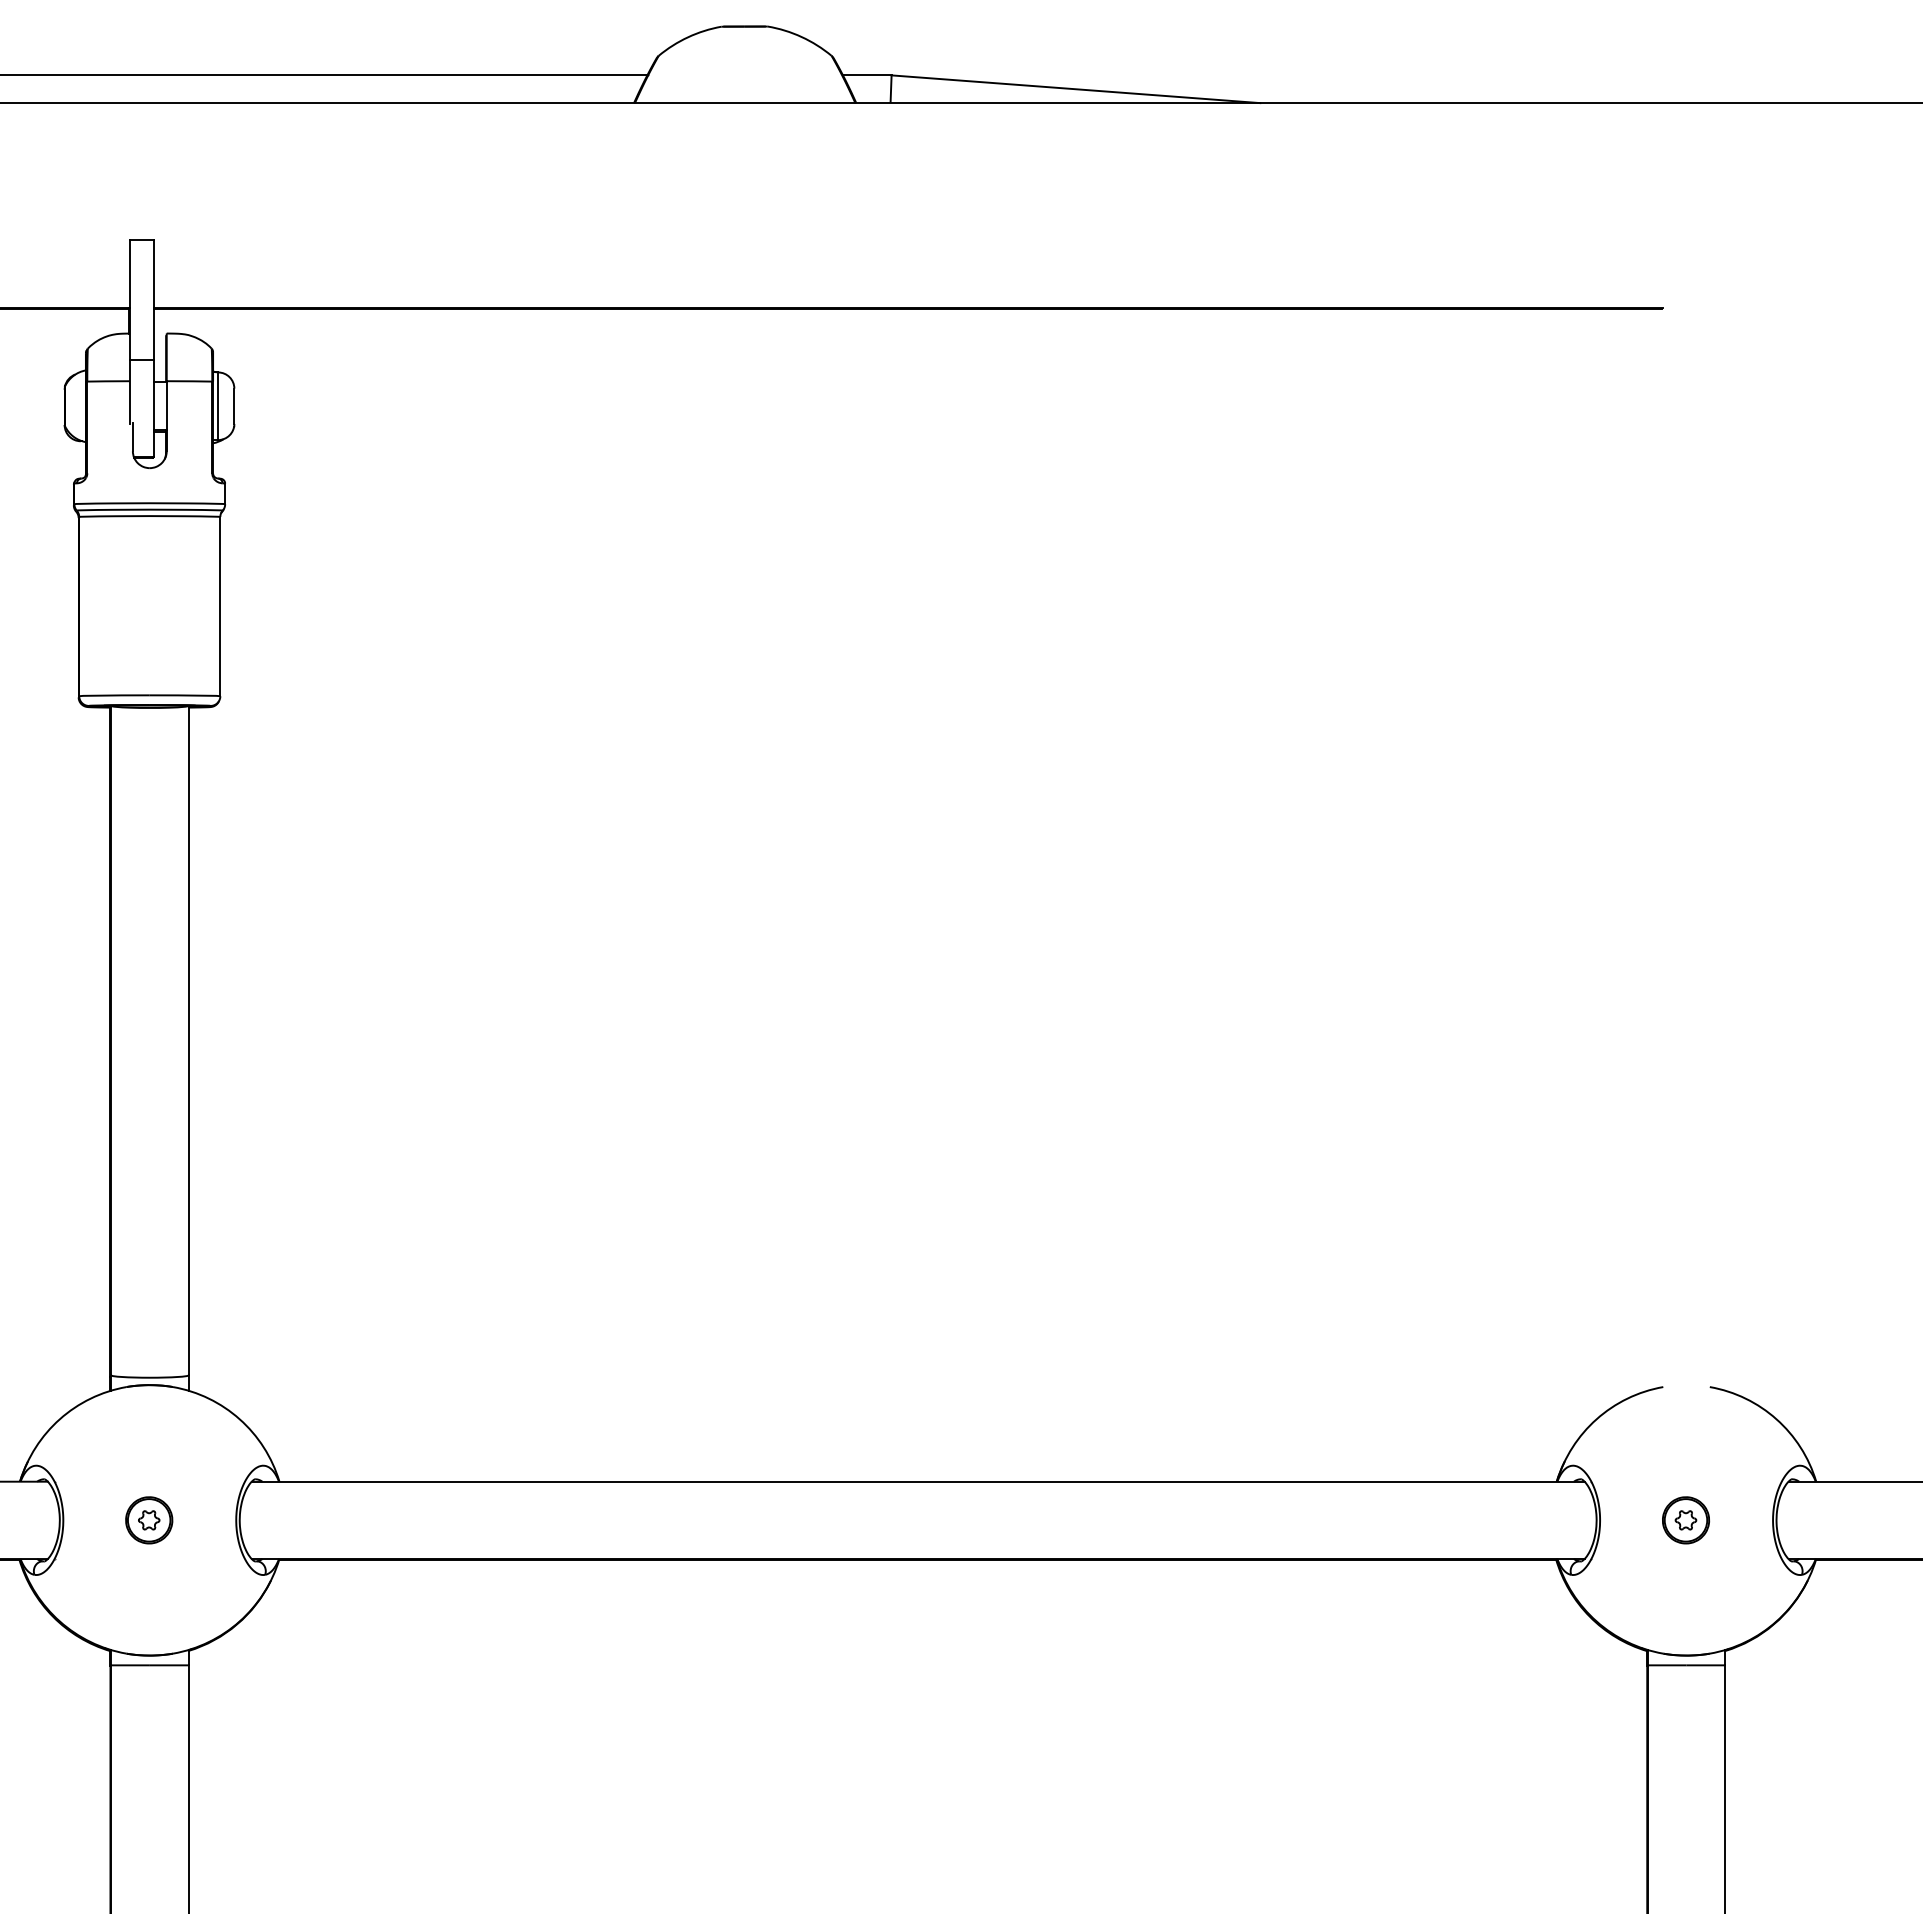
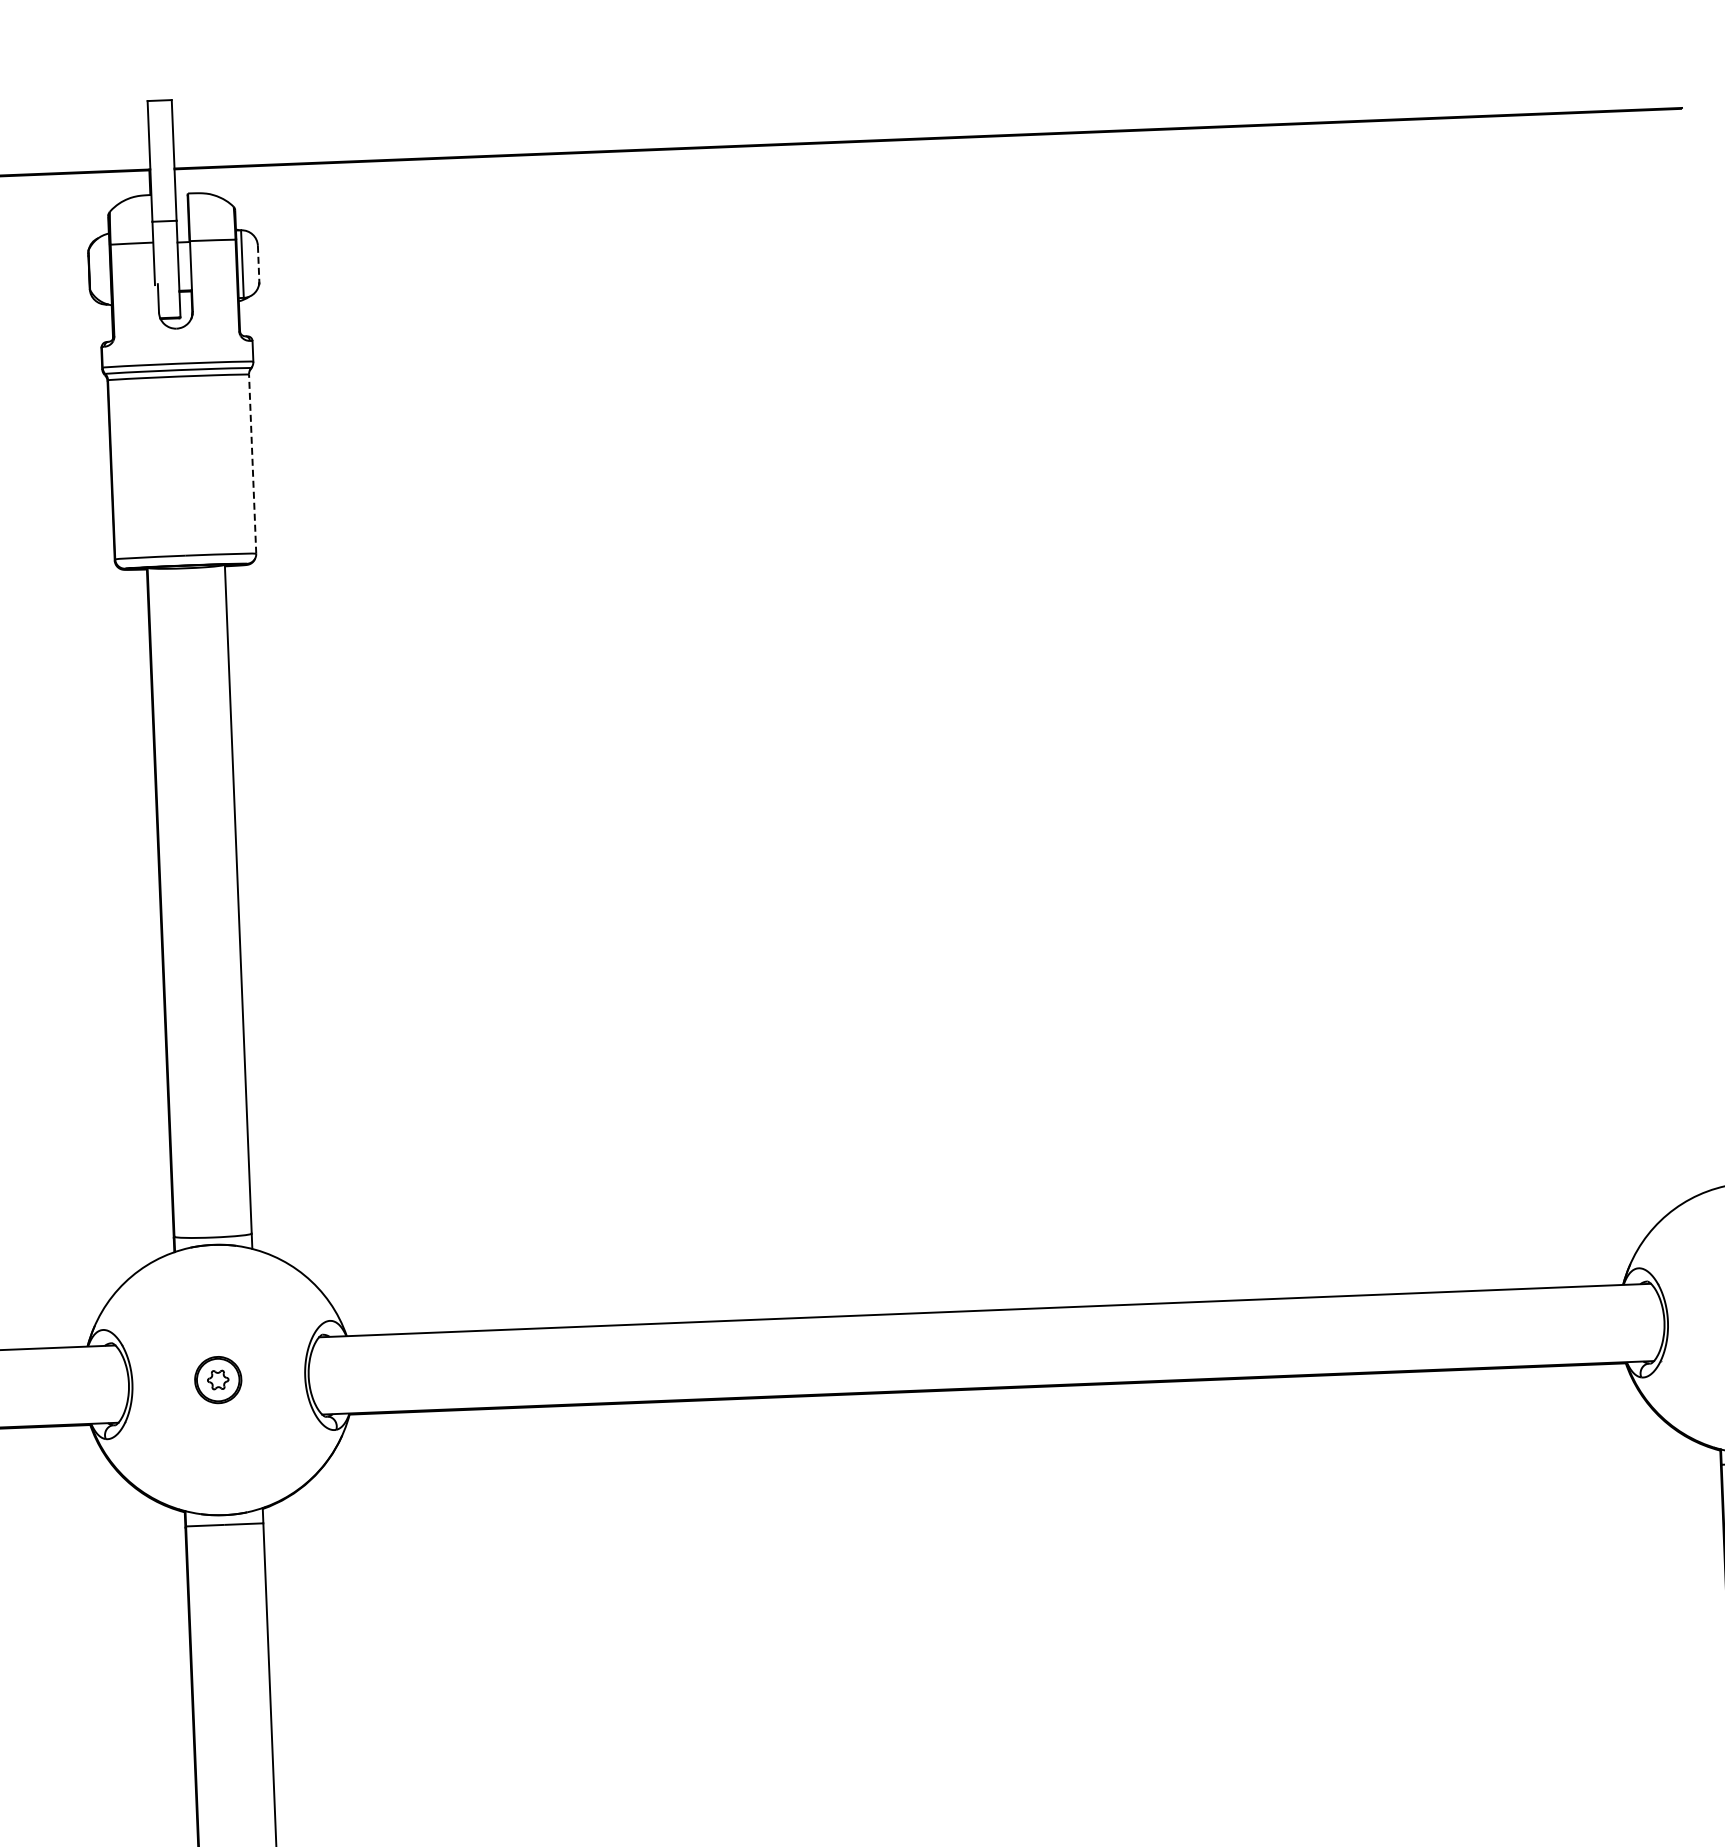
line: (234, 406) -> (258, 263), solid -> dashed
line: (220, 606) -> (252, 464), solid -> dashed

